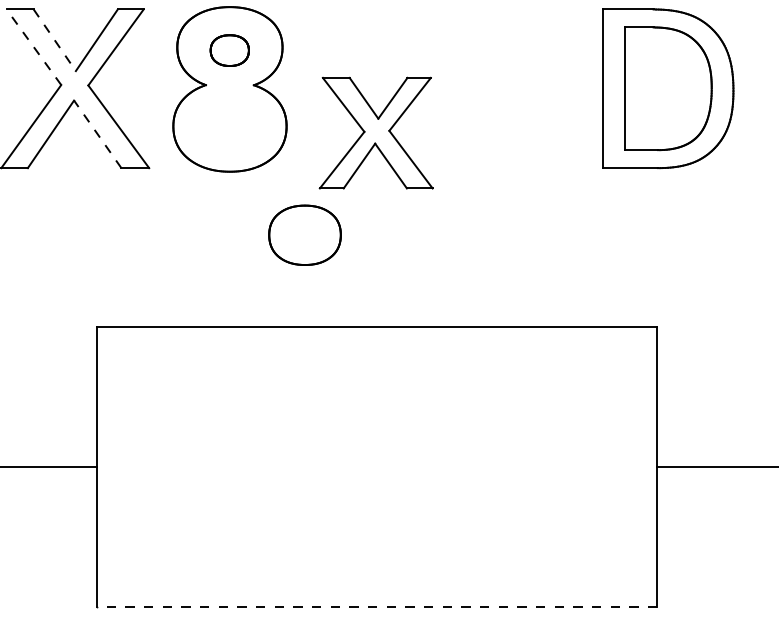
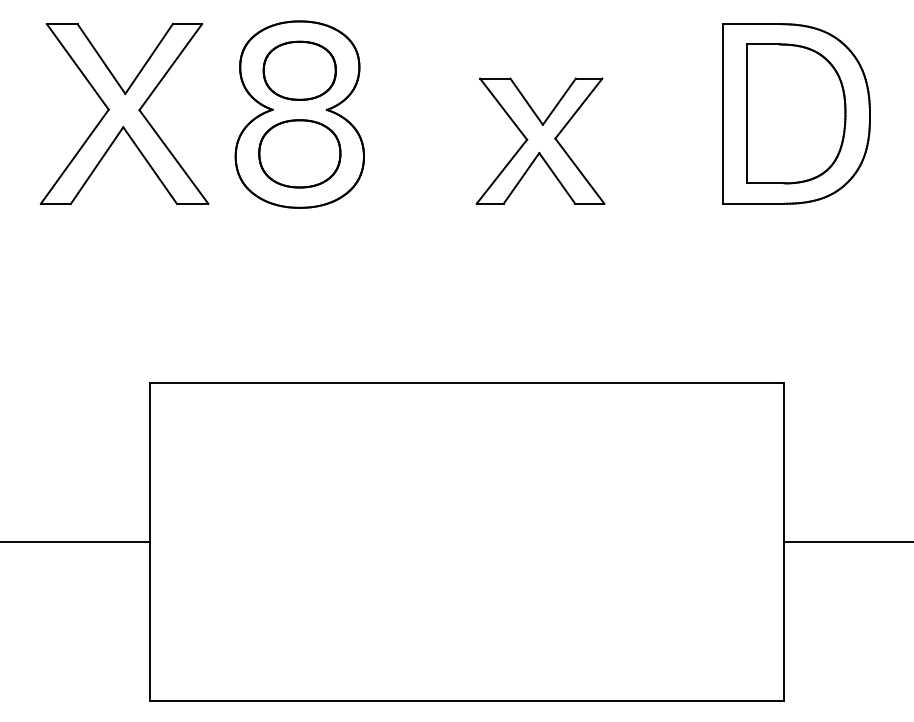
line: (54, 40) -> (101, 59), dashed -> solid
line: (33, 46) -> (77, 66), dashed -> solid
part: (229, 50) -> (299, 70), size x1.67
part: (376, 132) -> (540, 140), moved
line: (98, 134) -> (150, 165), dashed -> solid
part: (304, 234) -> (299, 153), moved
line: (377, 606) -> (466, 700), dashed -> solid

